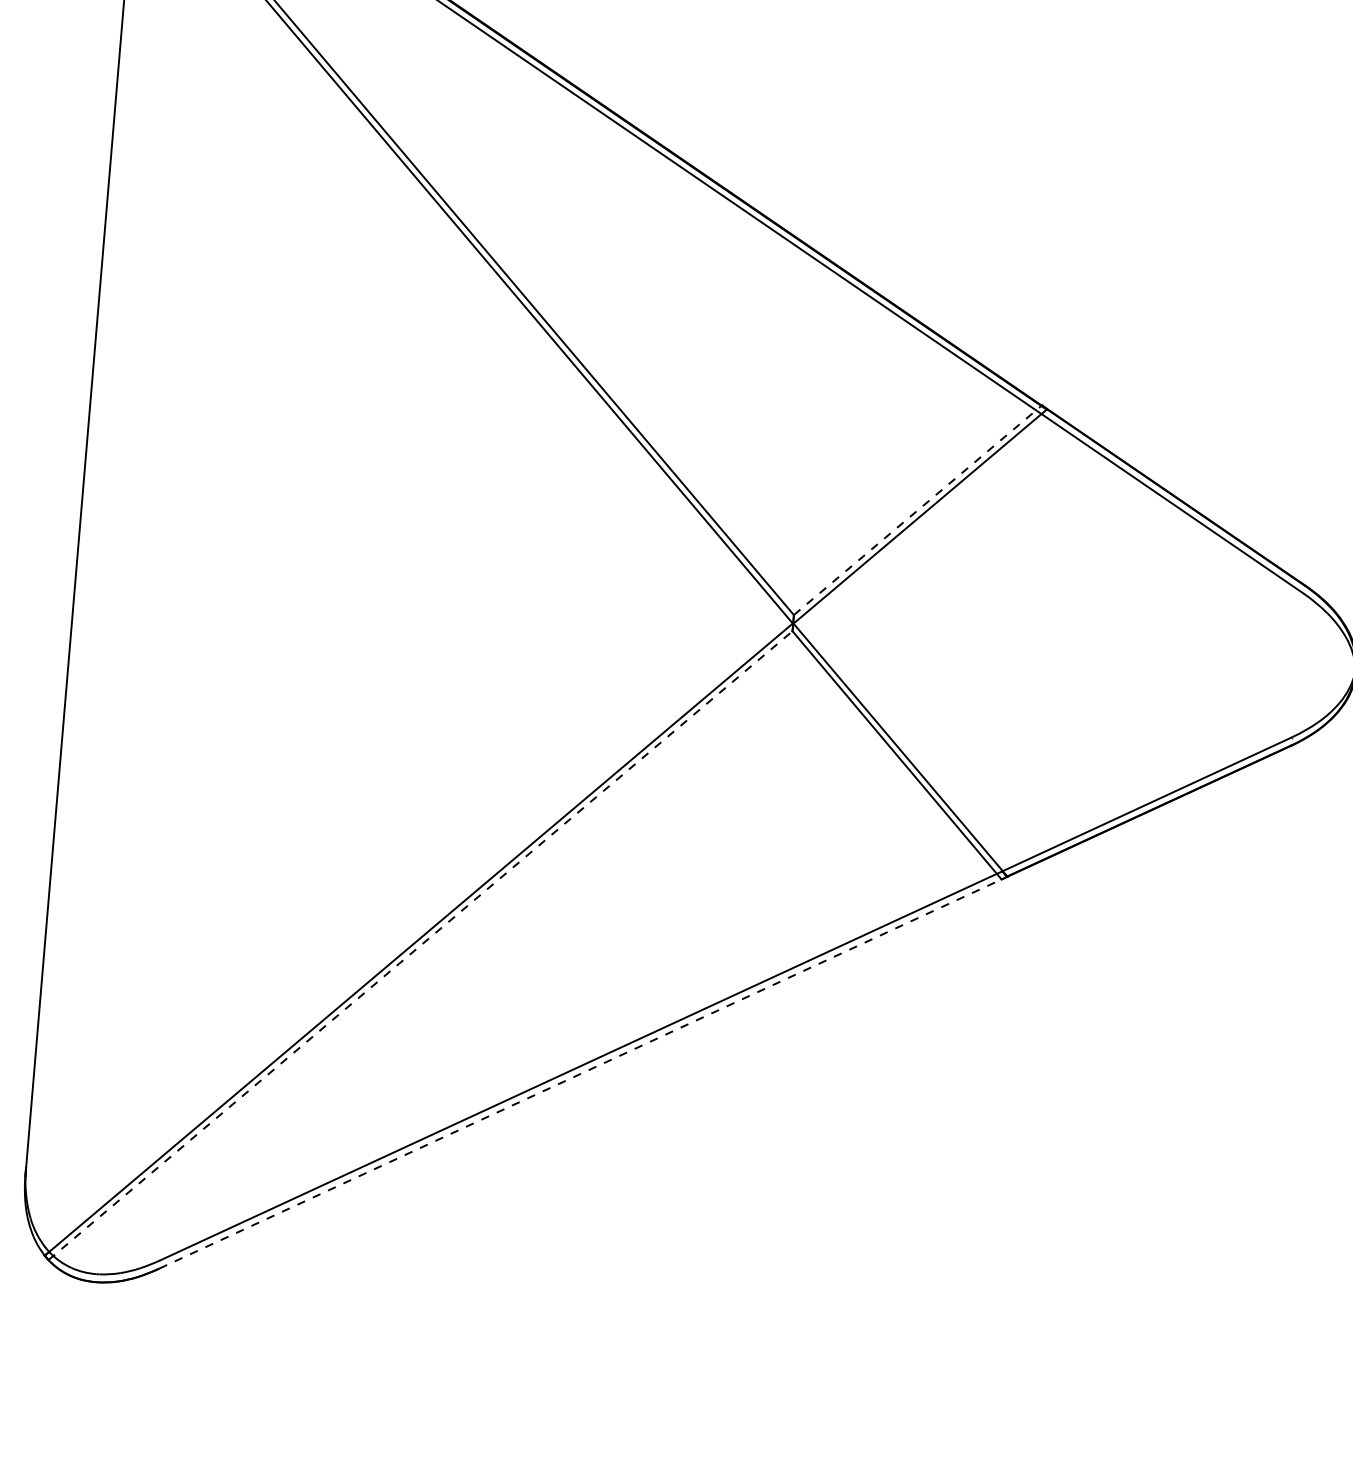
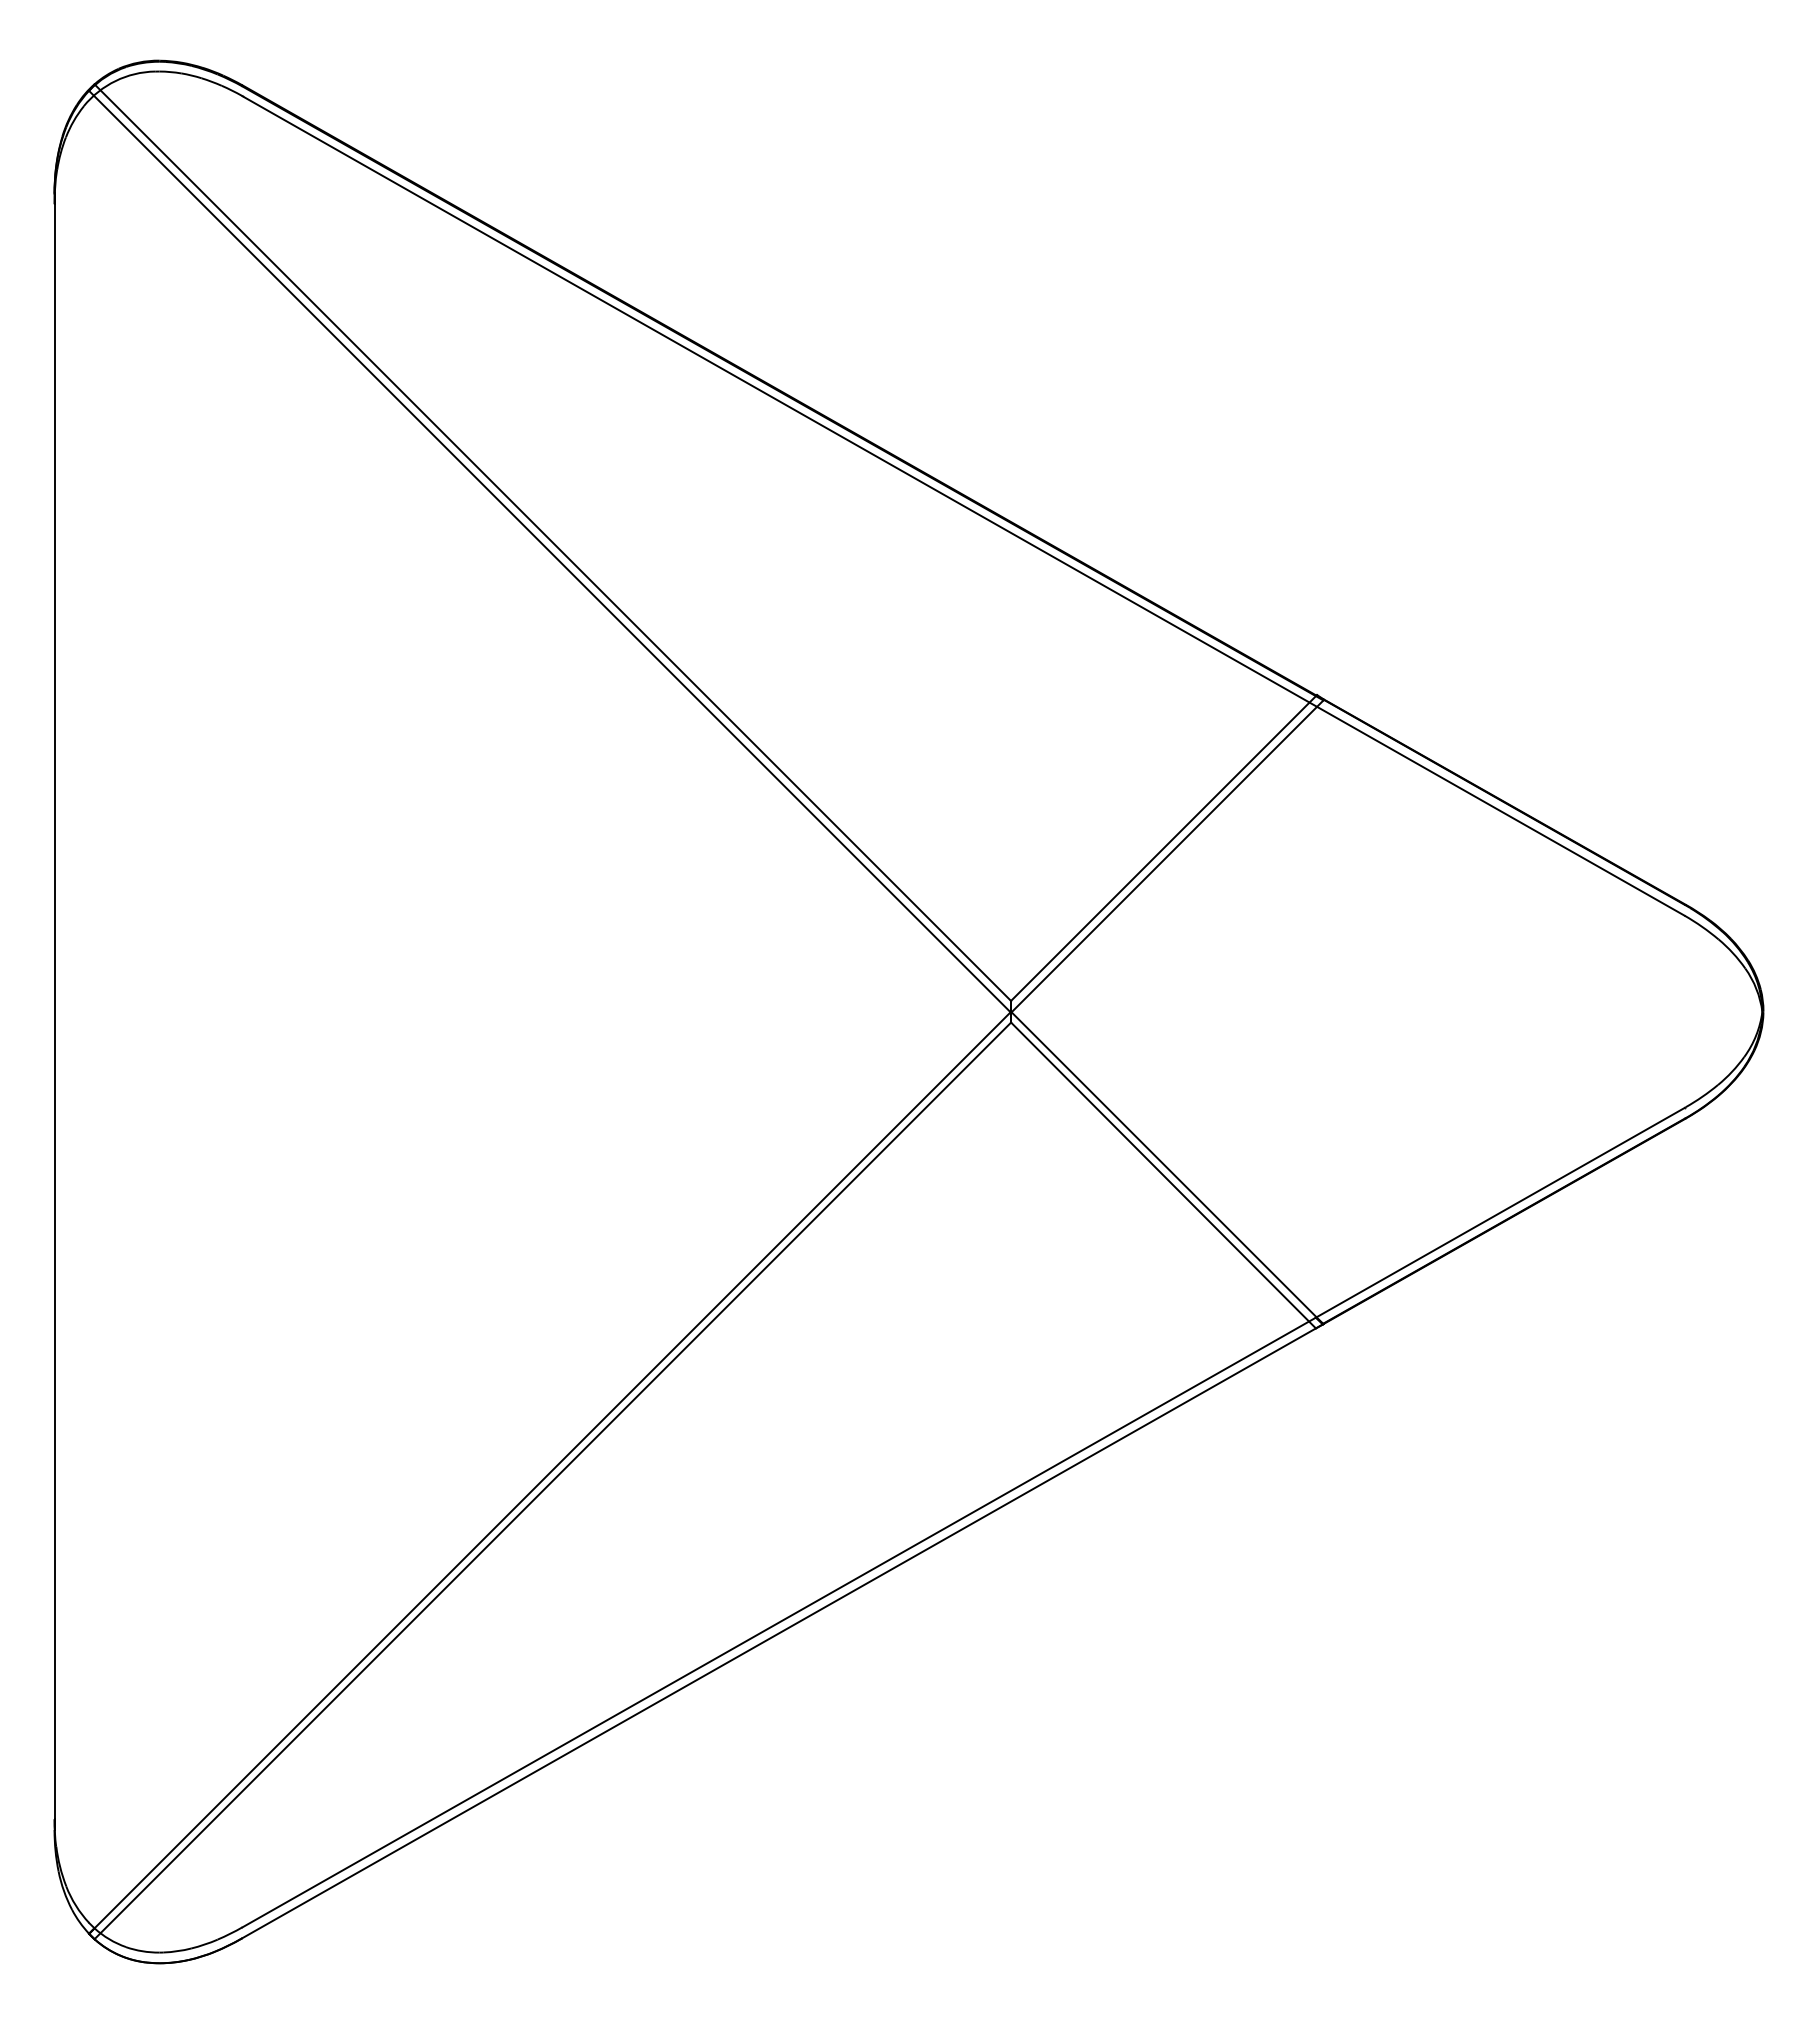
line: (918, 509) -> (1164, 847), dashed -> solid
line: (421, 945) -> (553, 1480), dashed -> solid
line: (583, 1072) -> (783, 1631), dashed -> solid

